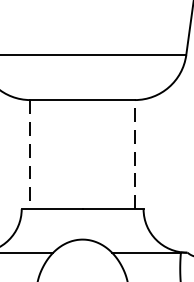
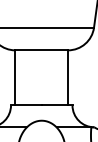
line: (30, 153) -> (15, 77), dashed -> solid
line: (135, 153) -> (68, 77), dashed -> solid

